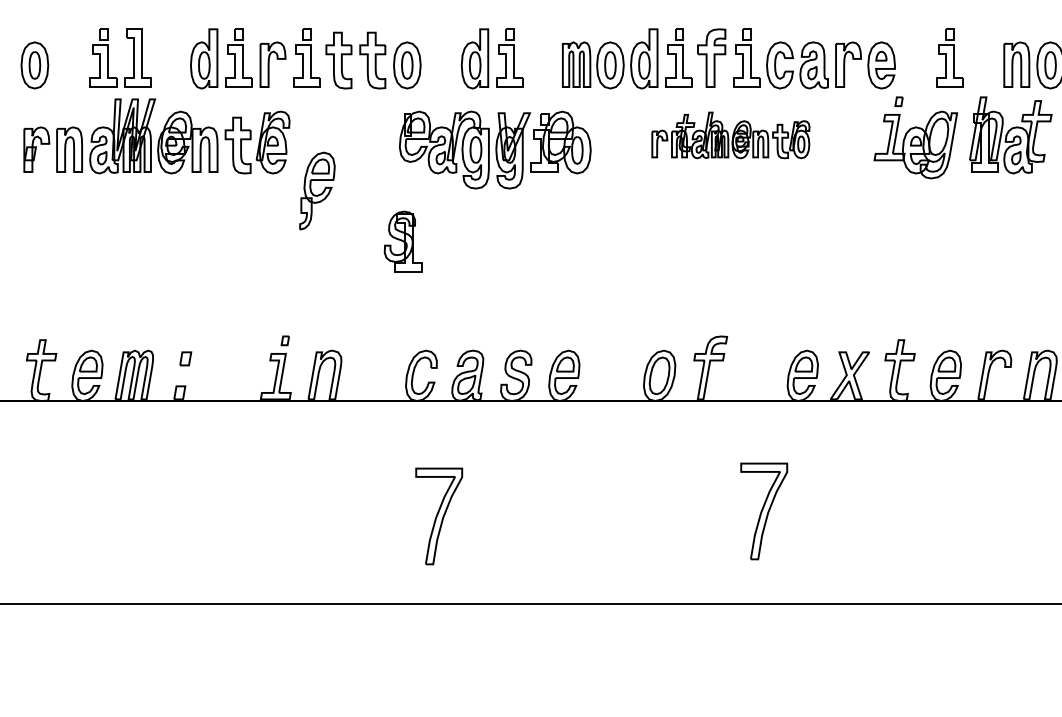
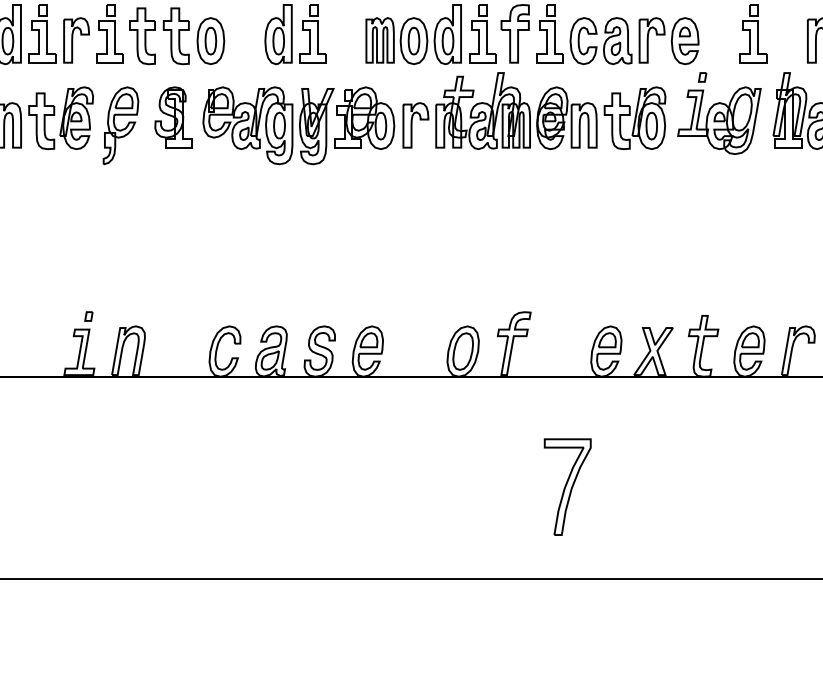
part: (730, 135) -> (534, 111), size x1.67
part: (317, 190) -> (121, 125), moved
part: (402, 241) -> (173, 117), moved
part: (439, 516) -> (243, 492), removed

